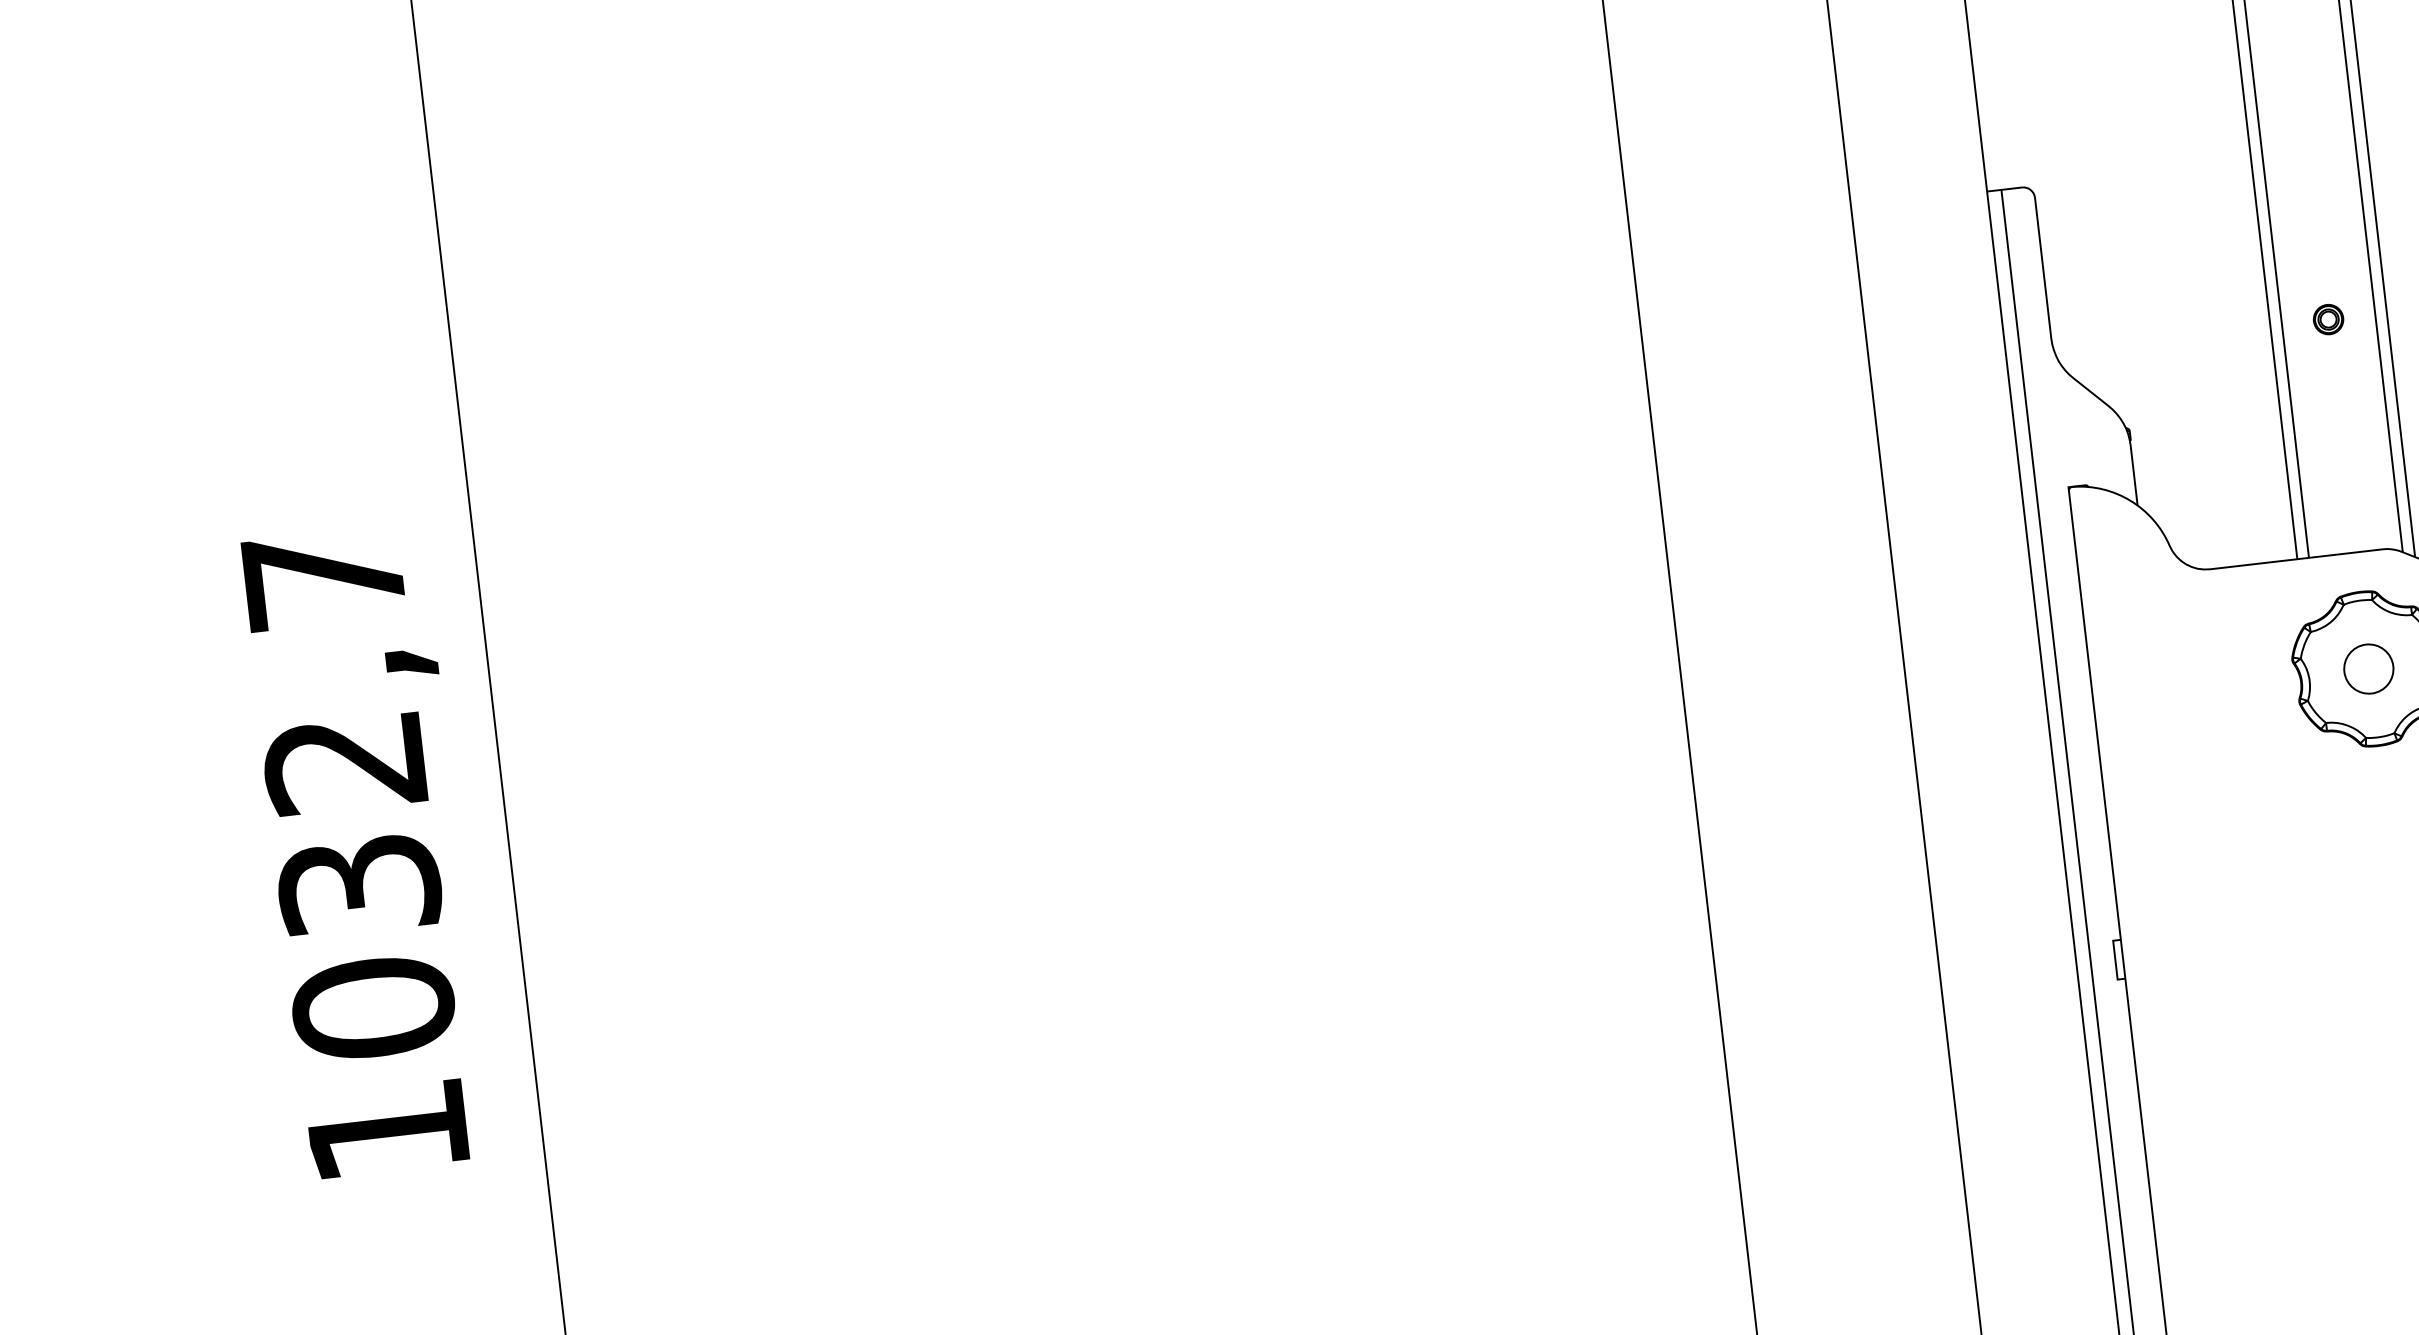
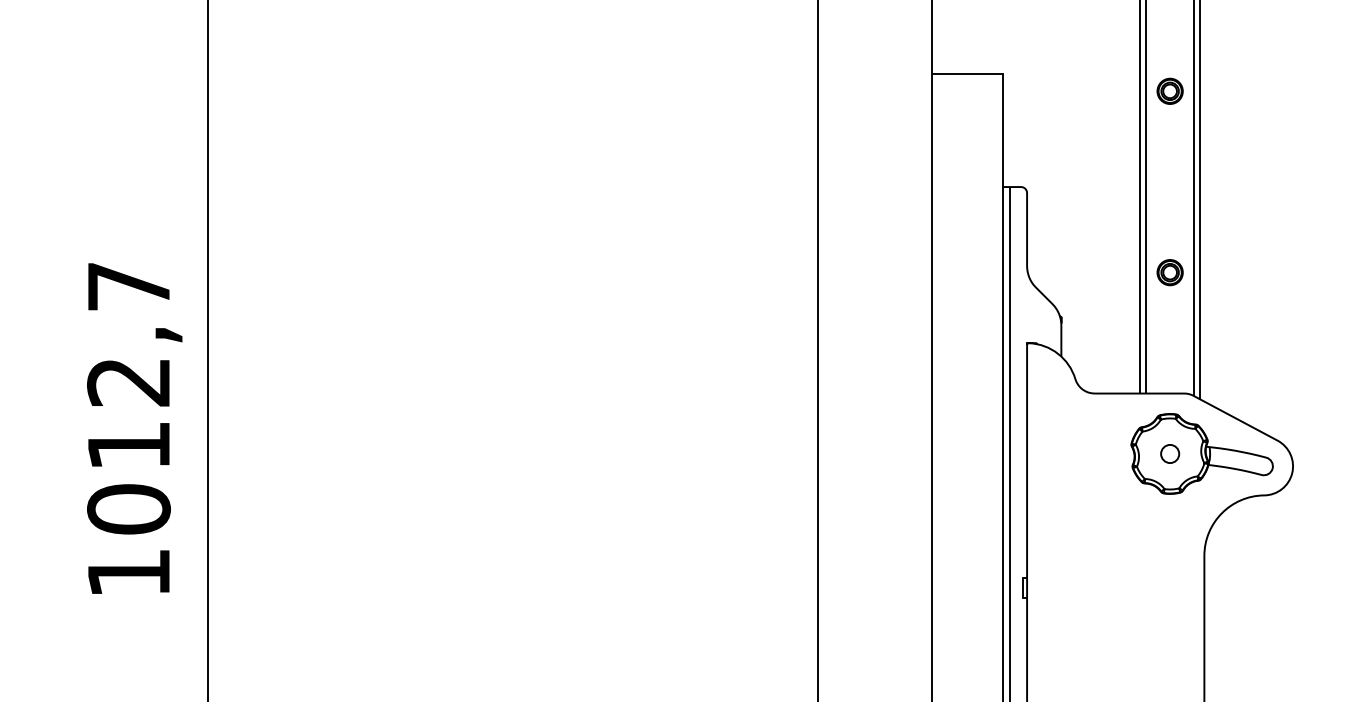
part: (2327, 319) -> (1169, 272), size x1.67
circle: (2369, 668) -> (1170, 453), size x0.71
text: (358, 885) -> (128, 445), 1032,7 -> 1012,7

